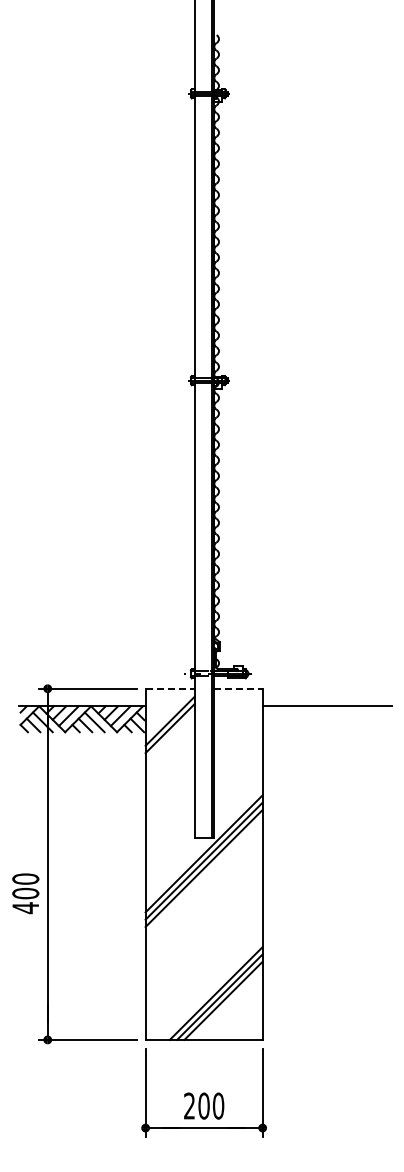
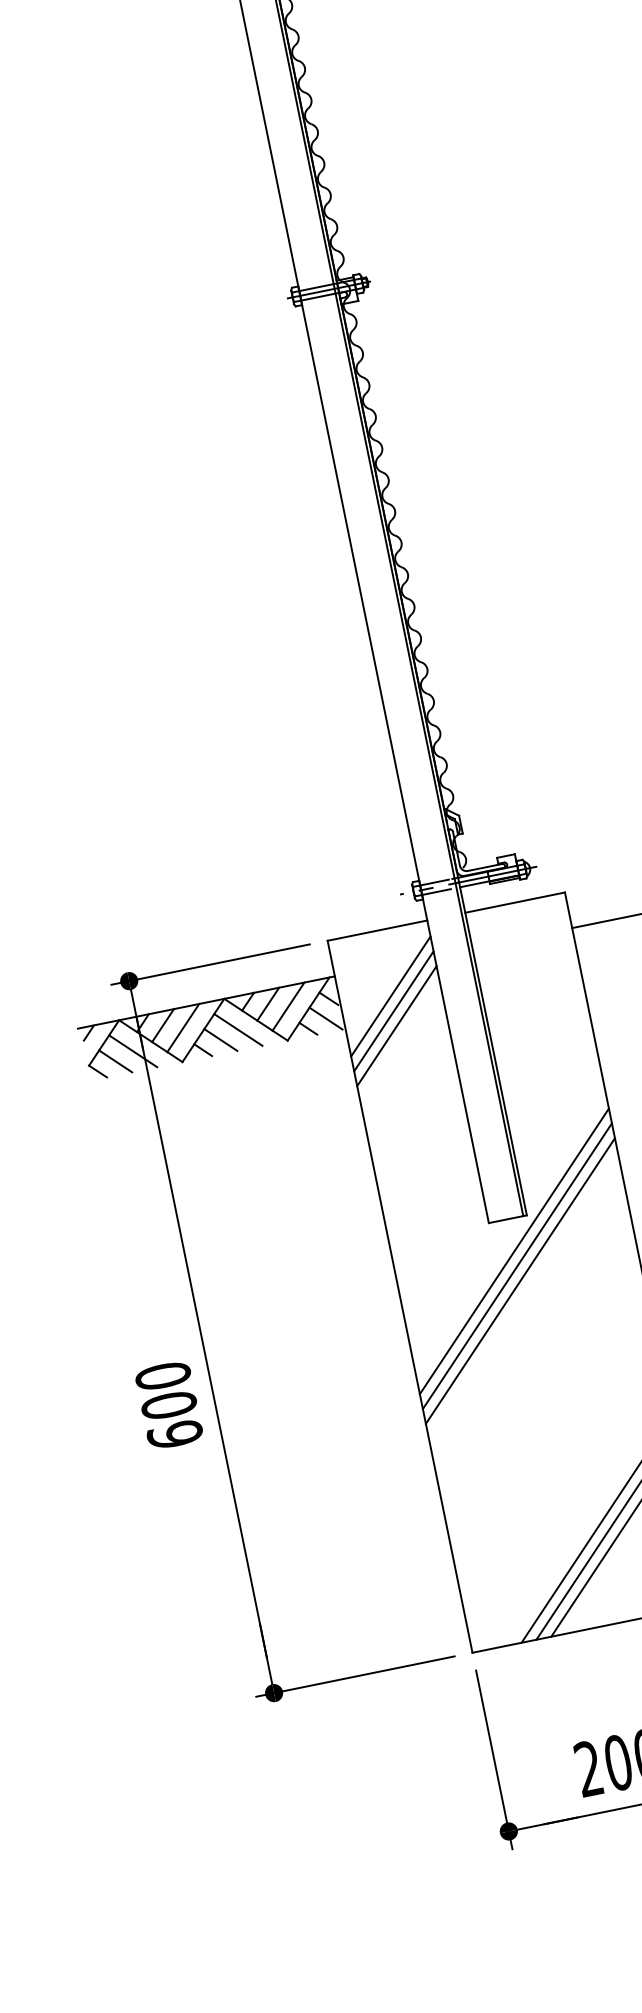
line: (170, 688) -> (377, 930), dashed -> solid
line: (238, 688) -> (515, 901), dashed -> solid
line: (169, 735) -> (395, 1025), added
text: (25, 908) -> (174, 1435), 400 -> 600

